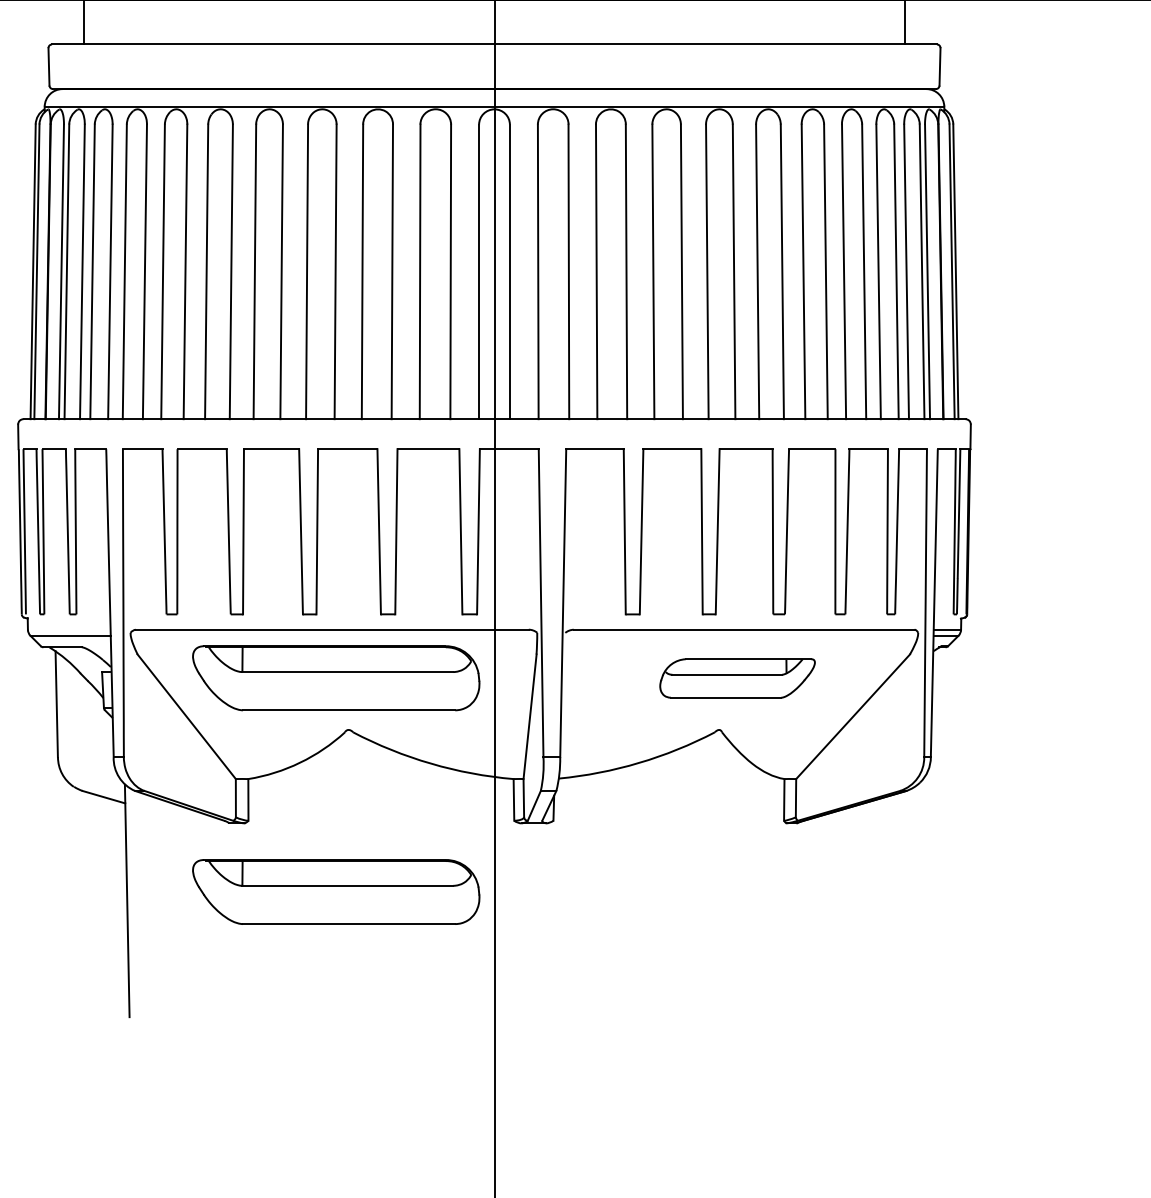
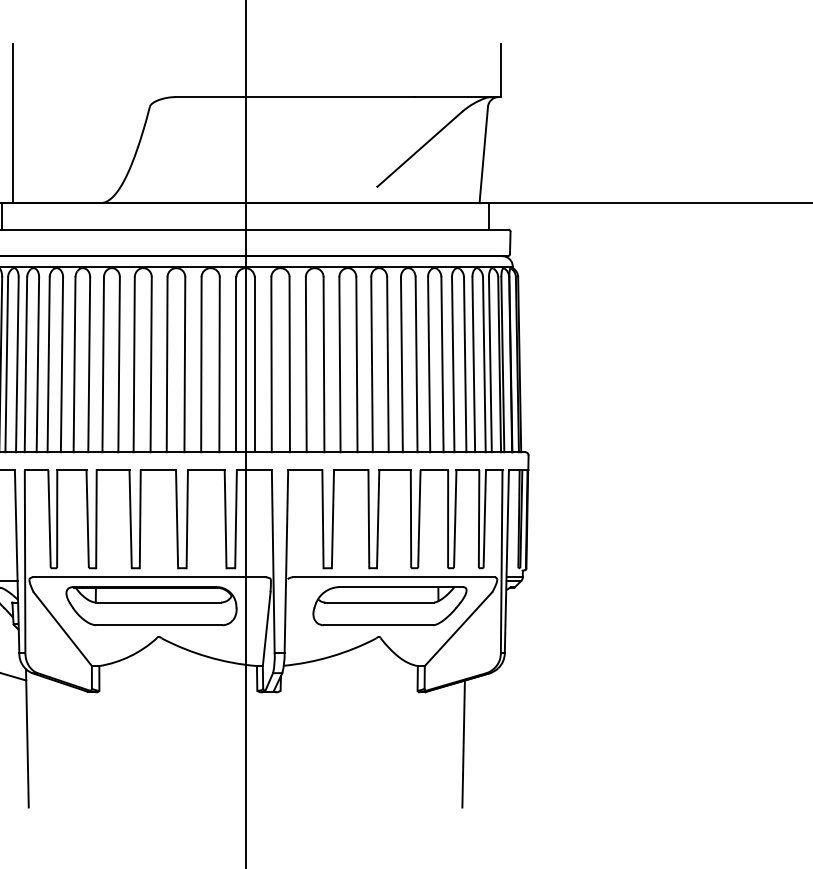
part: (736, 678) -> (389, 606), size x1.67
part: (336, 892) -> (151, 733), removed
line: (861, 909) -> (463, 743), added

